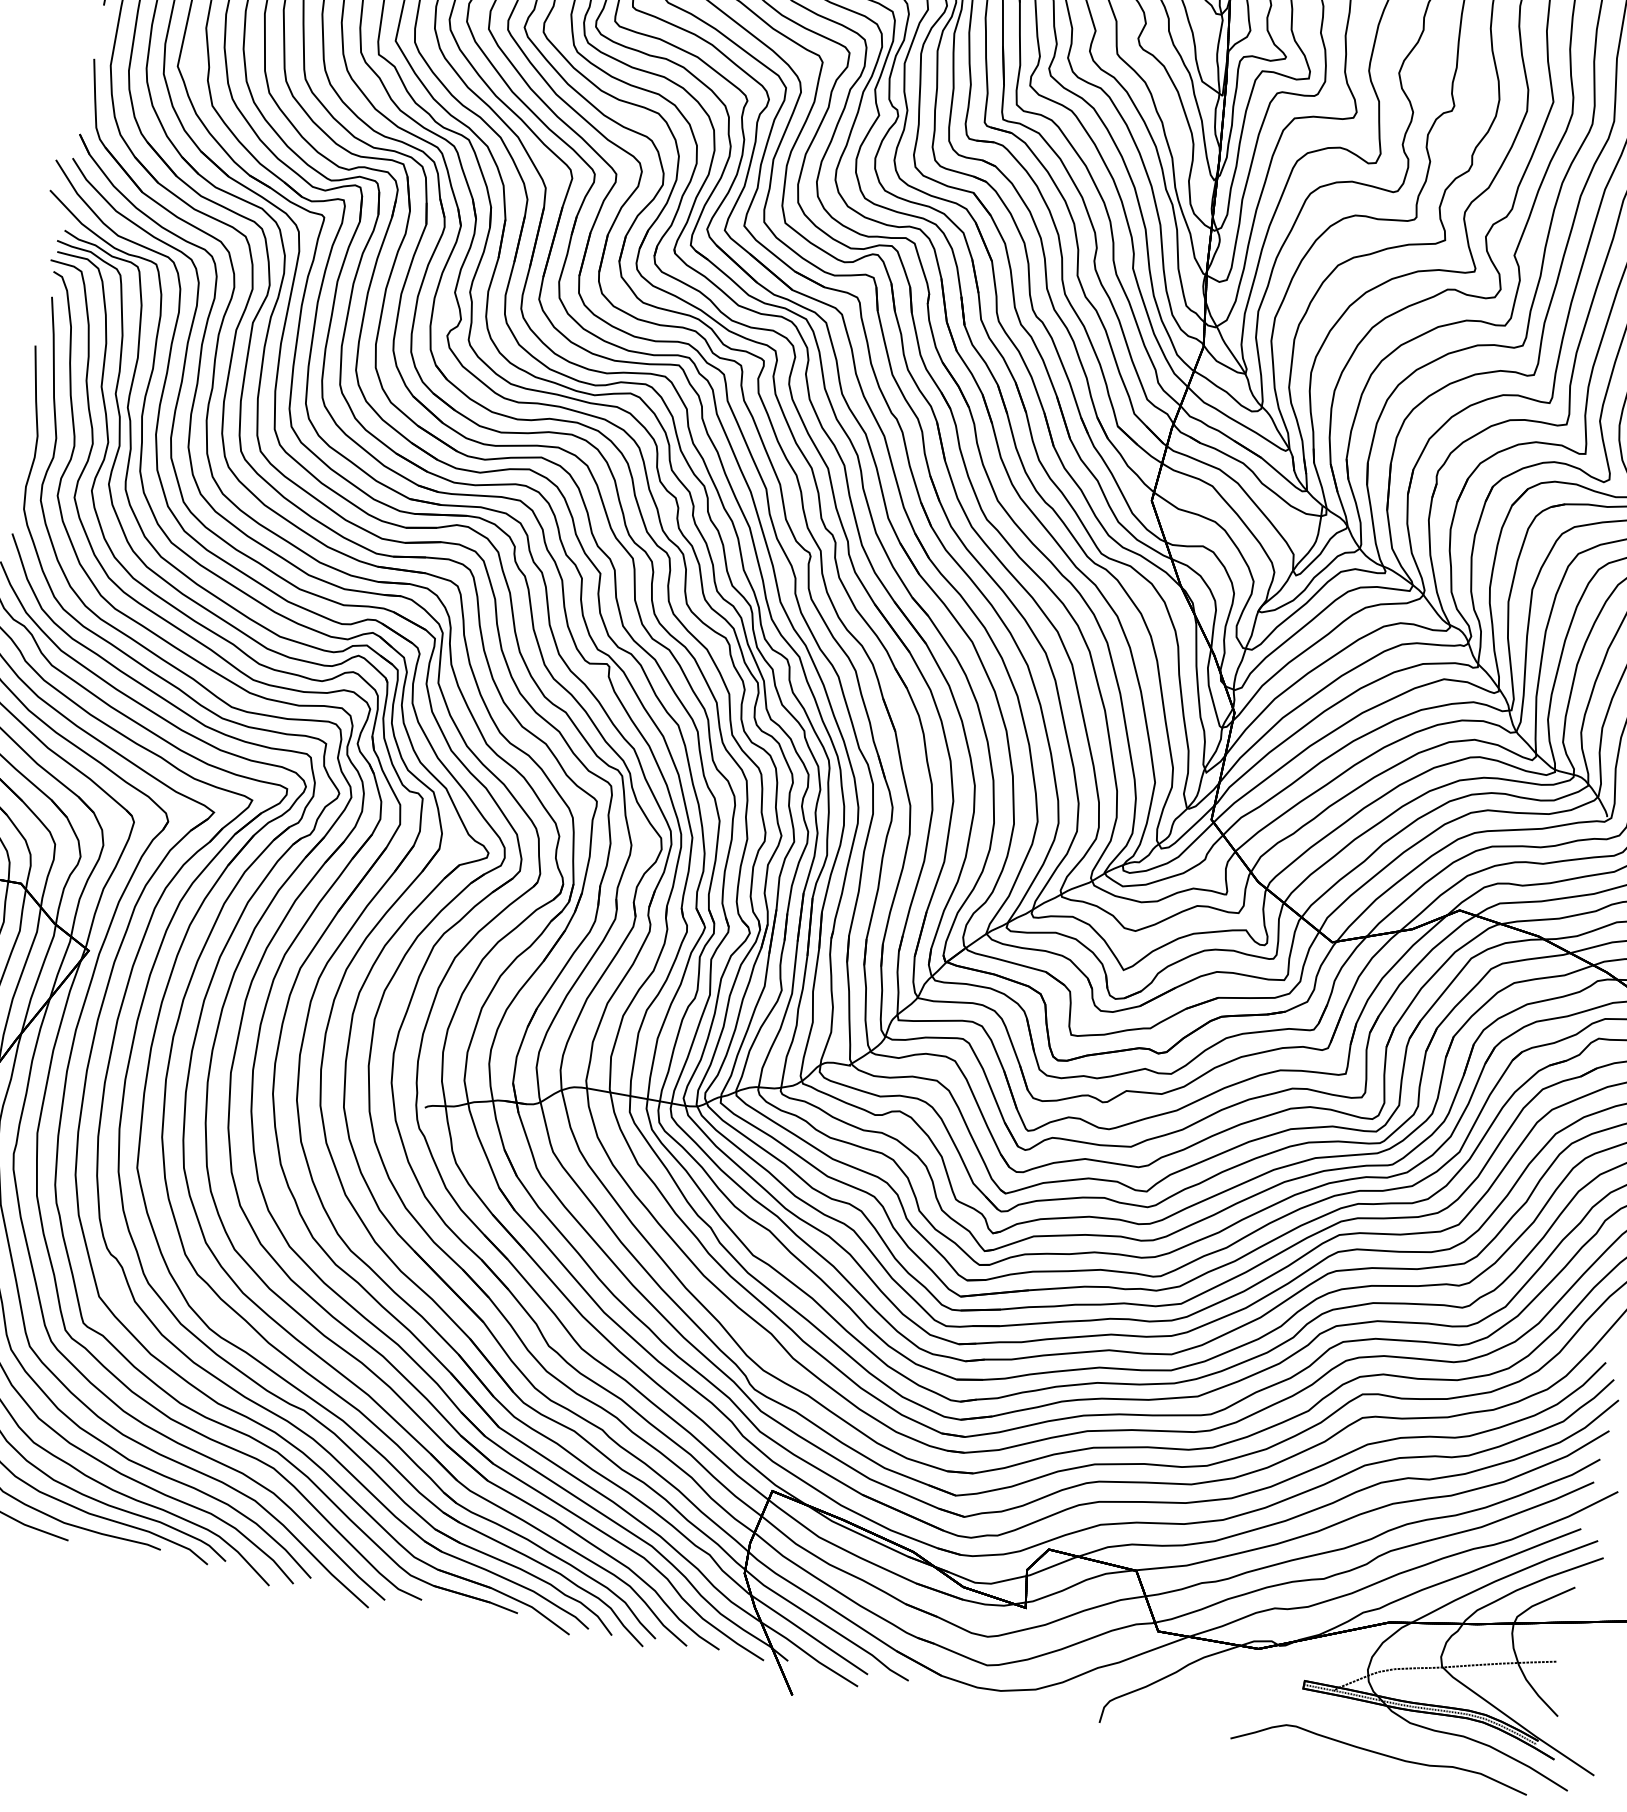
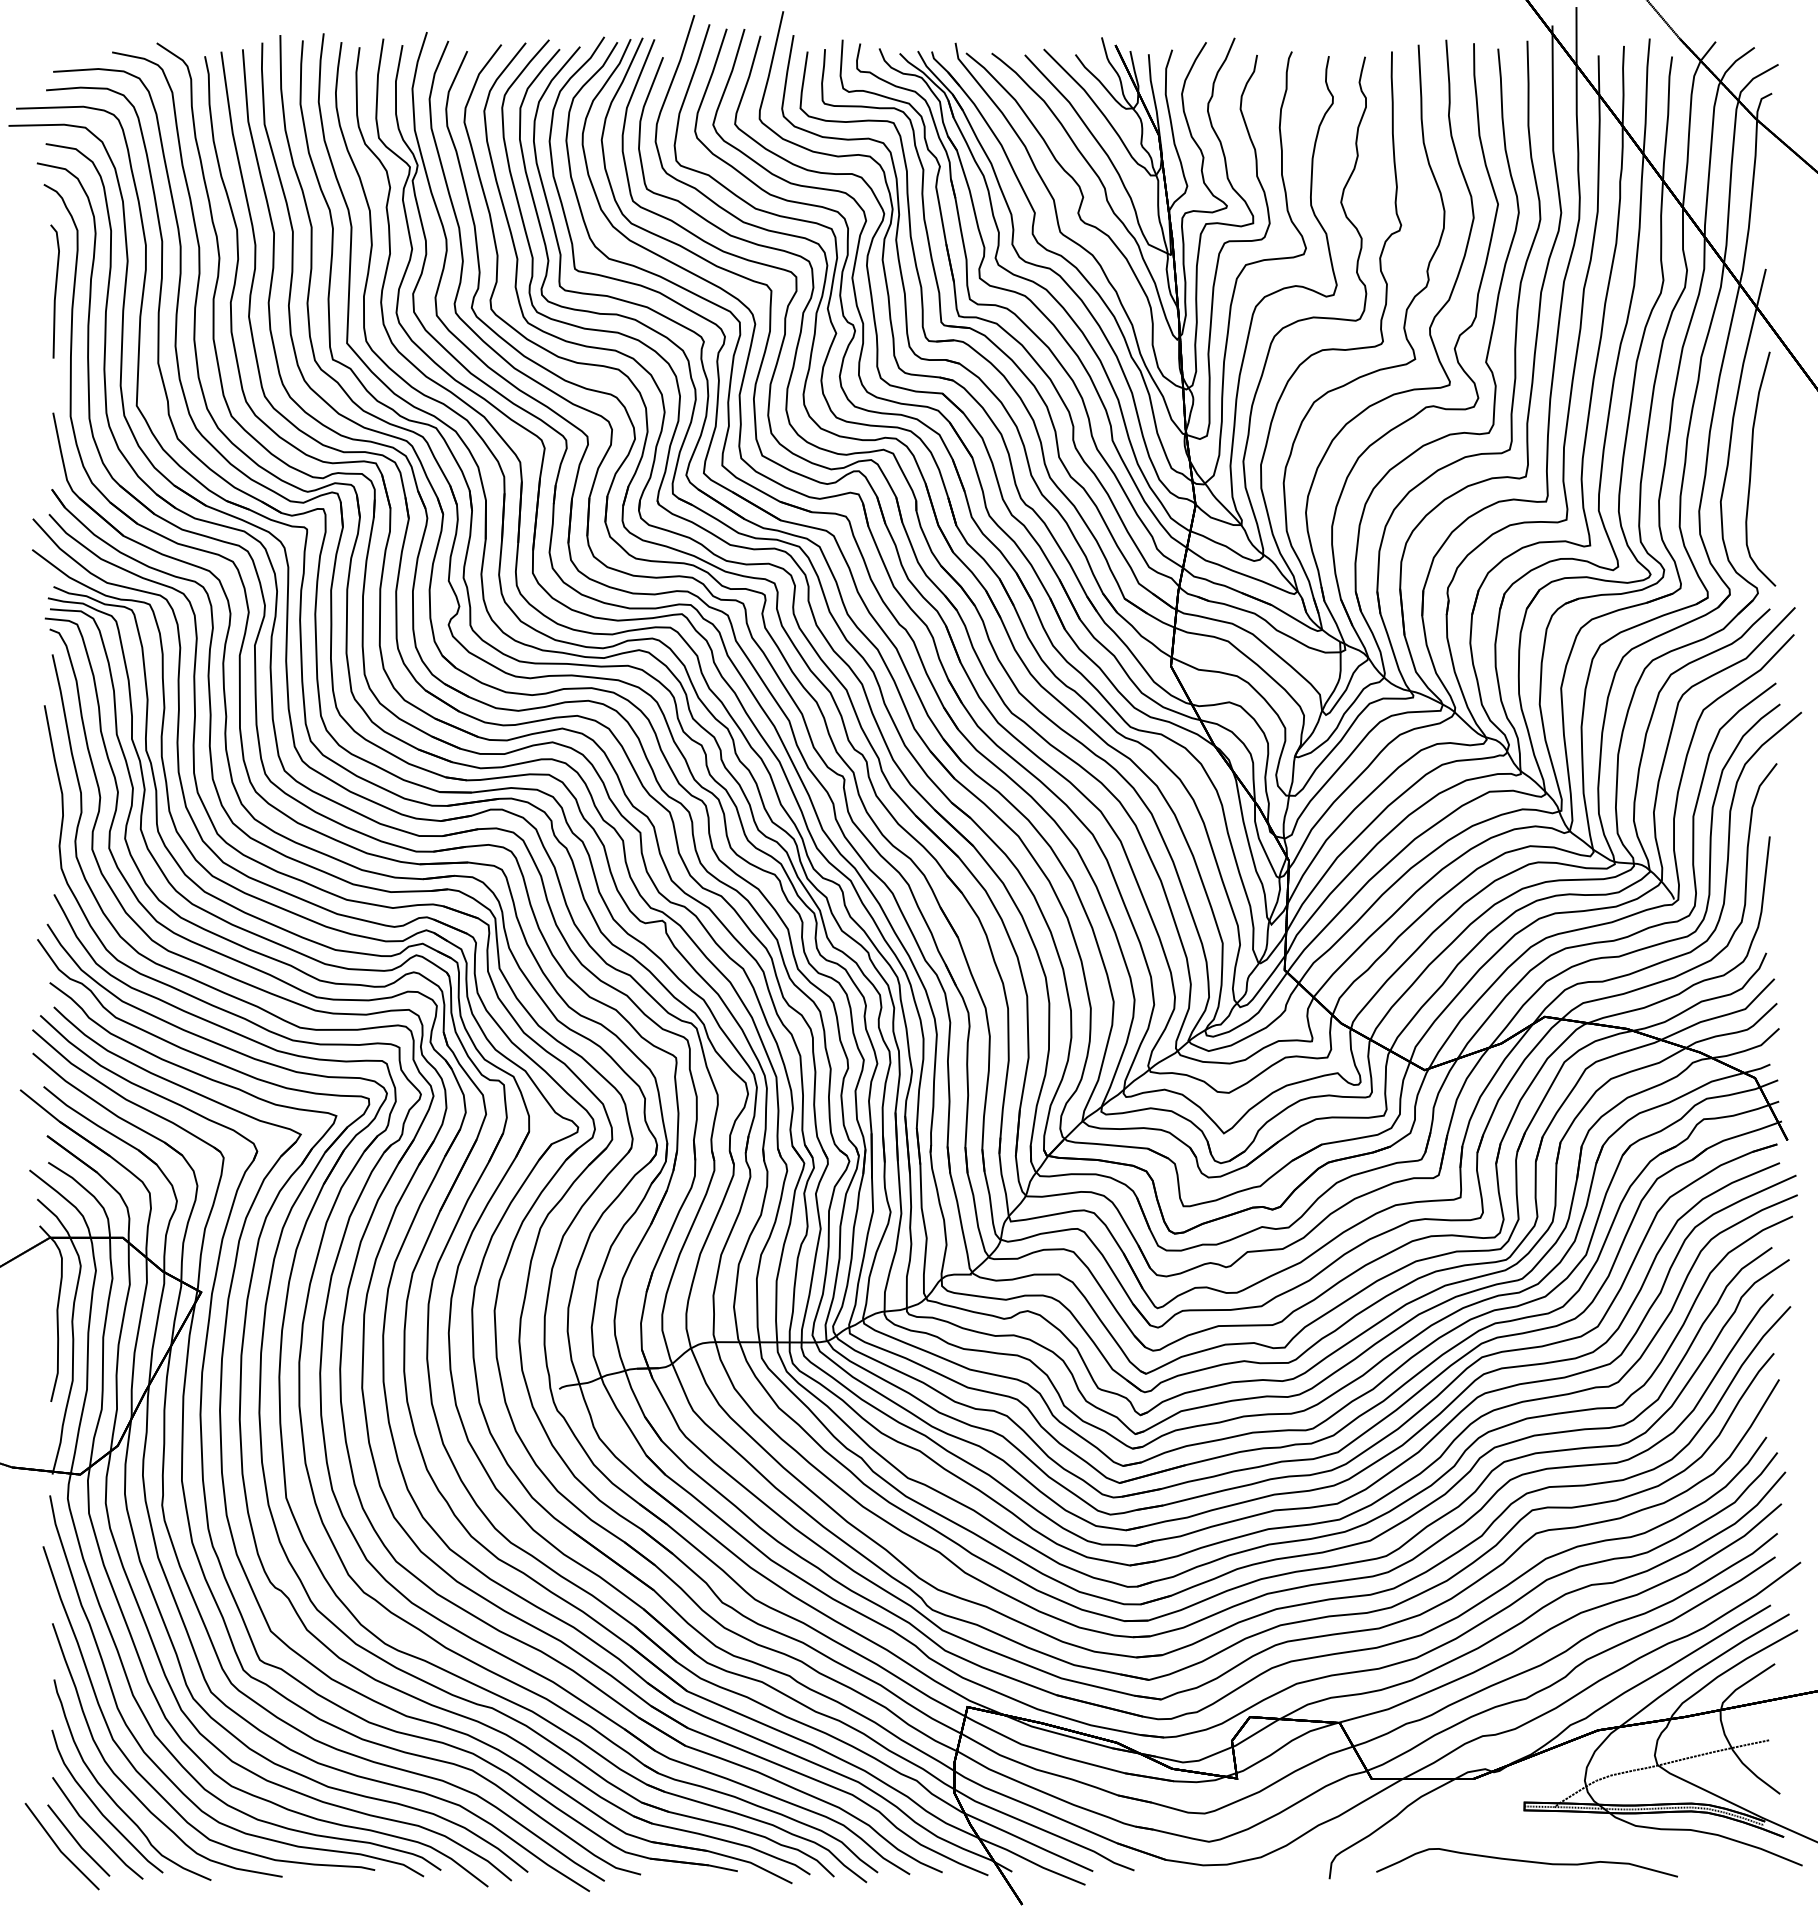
curve: (1380, 1754) -> (1526, 1862), moved

